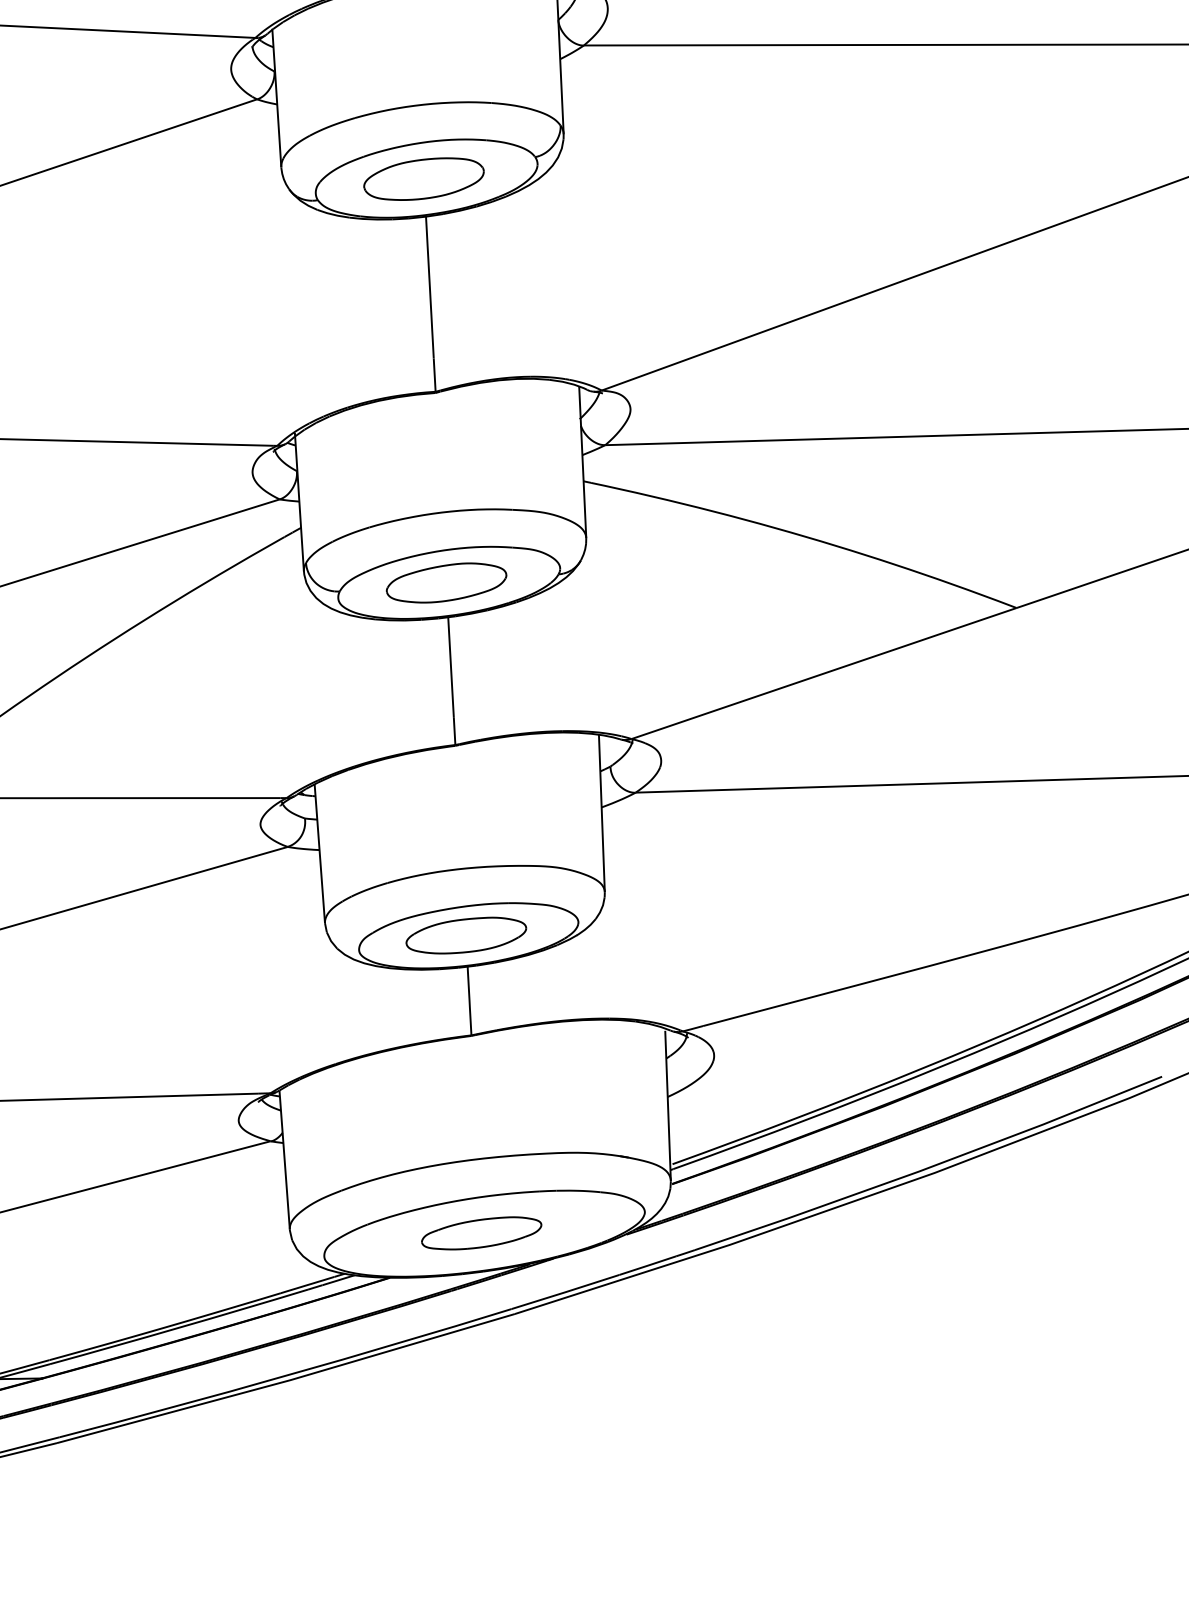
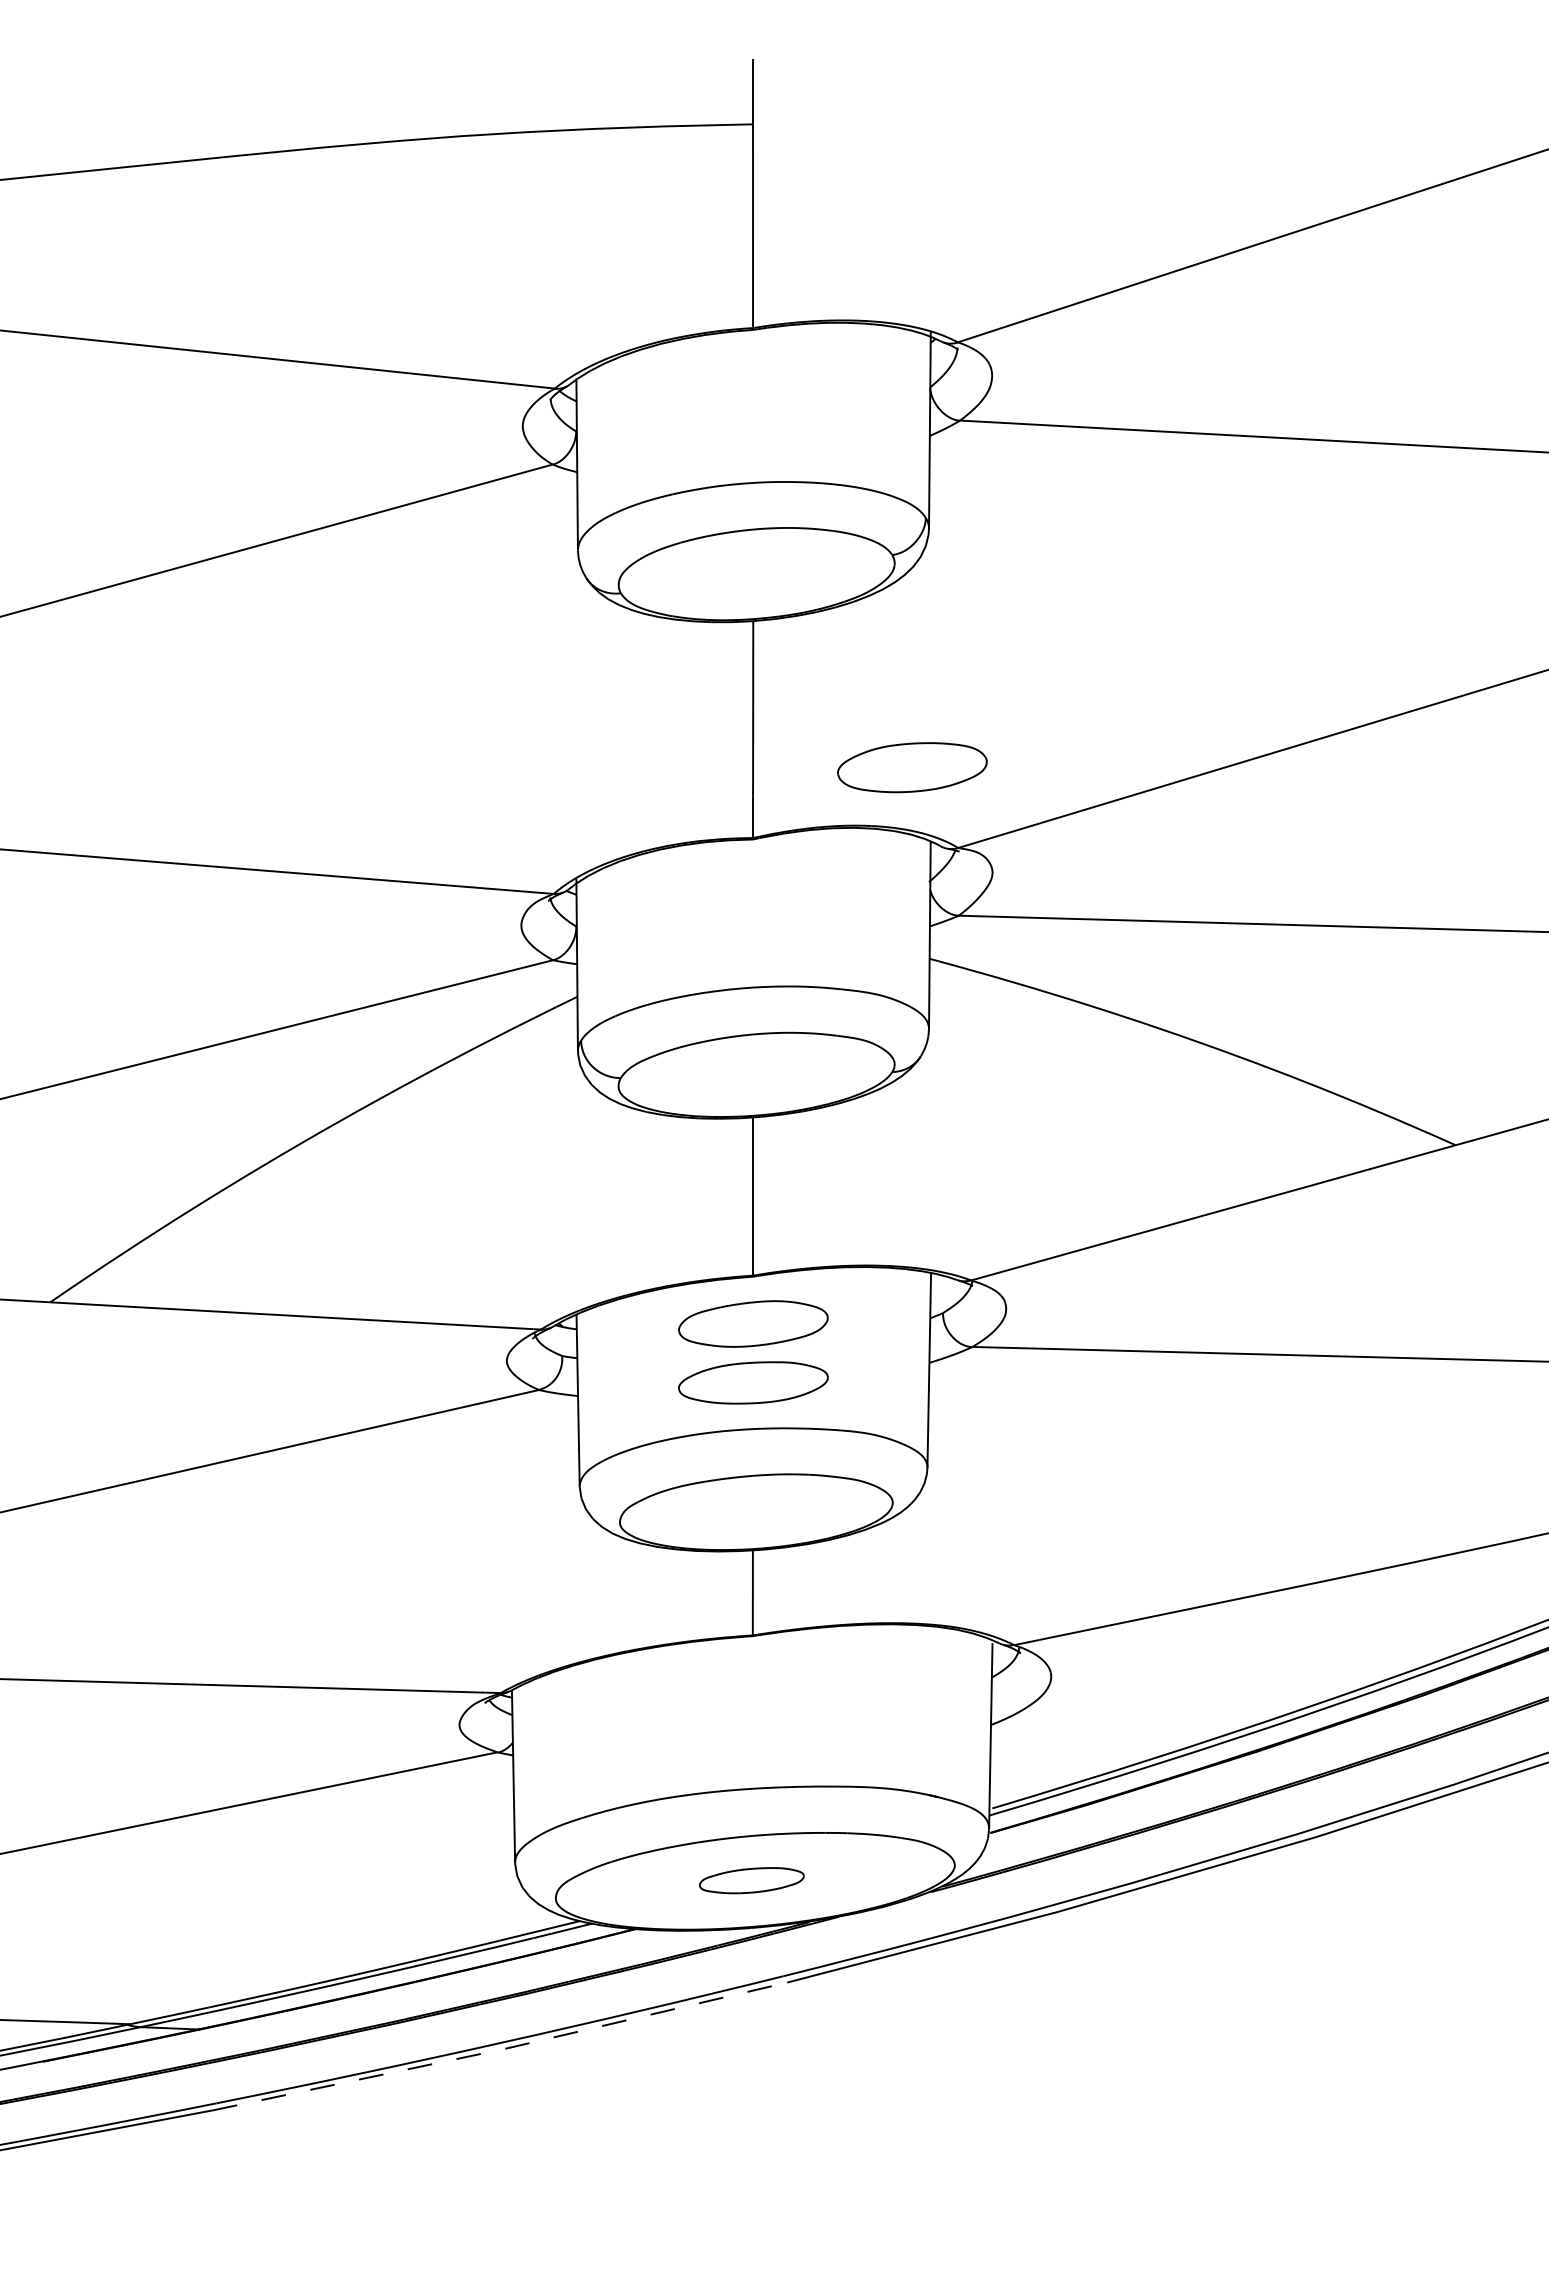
part: (424, 179) -> (912, 767), moved
part: (446, 582) -> (753, 1323), moved
part: (466, 935) -> (753, 1382), moved
part: (481, 1233) -> (751, 1880), size x0.7
line: (287, 1380) -> (501, 2049), solid -> dashed

